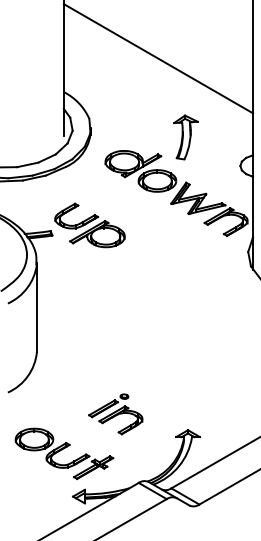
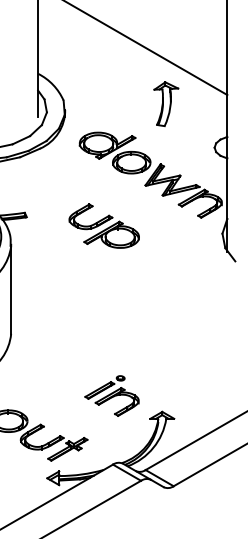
part: (185, 137) -> (165, 104), moved
part: (89, 225) -> (103, 226), moved
part: (115, 414) -> (111, 396), moved

